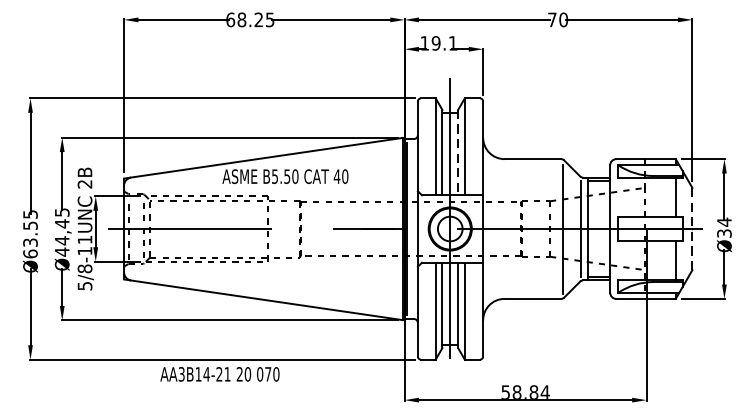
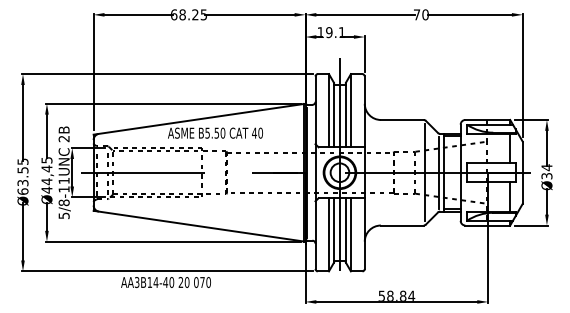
line: (457, 153) -> (345, 115), dashed -> solid
line: (692, 228) -> (522, 172), dashed -> solid
text: (223, 374) -> (168, 282), AA3B14-21 -> AA3B14-40

